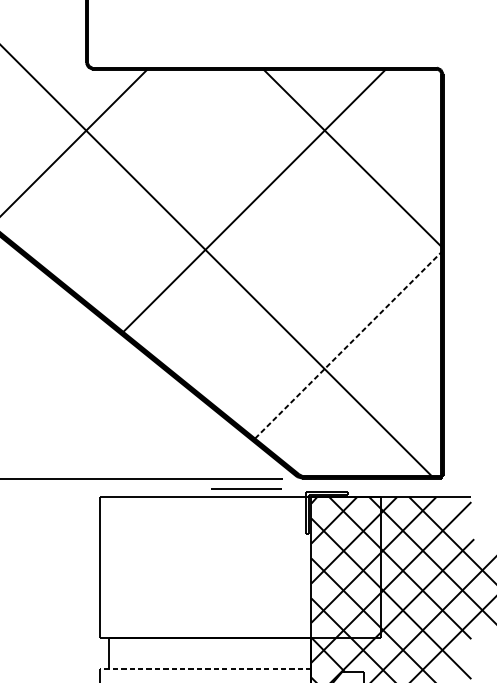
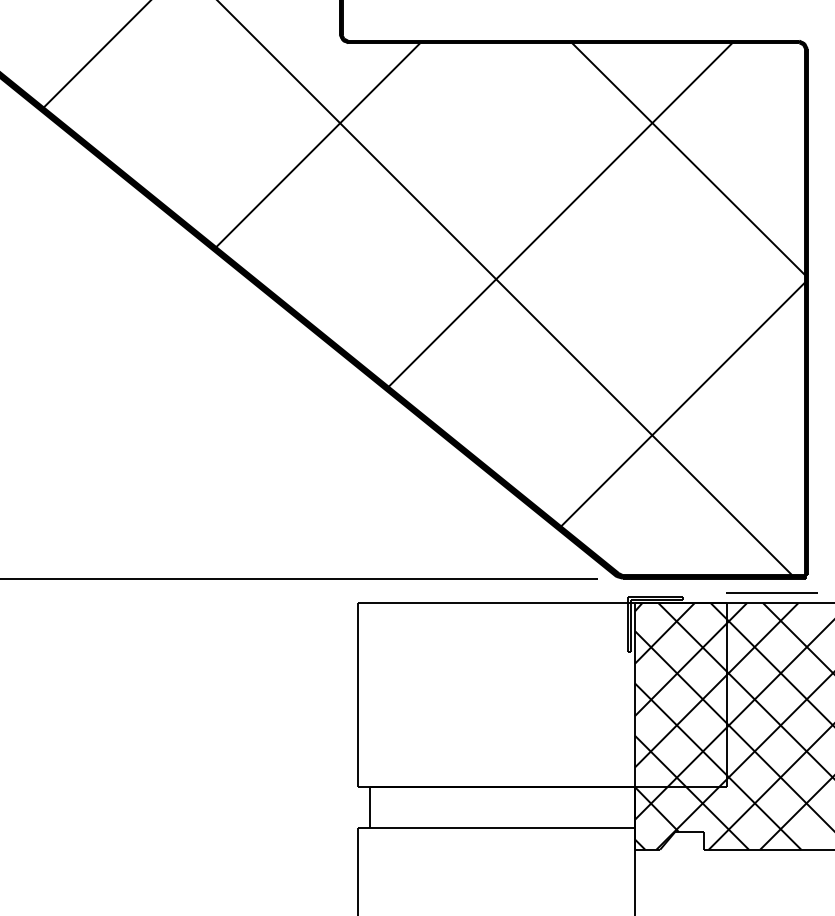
line: (348, 345) -> (683, 404), dashed -> solid
line: (246, 489) -> (771, 592), moved
line: (205, 669) -> (496, 828), dashed -> solid

